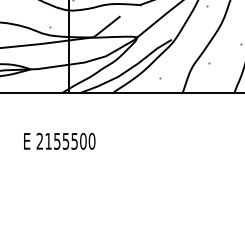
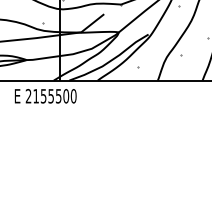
text: (59, 141) -> (45, 96), moved

